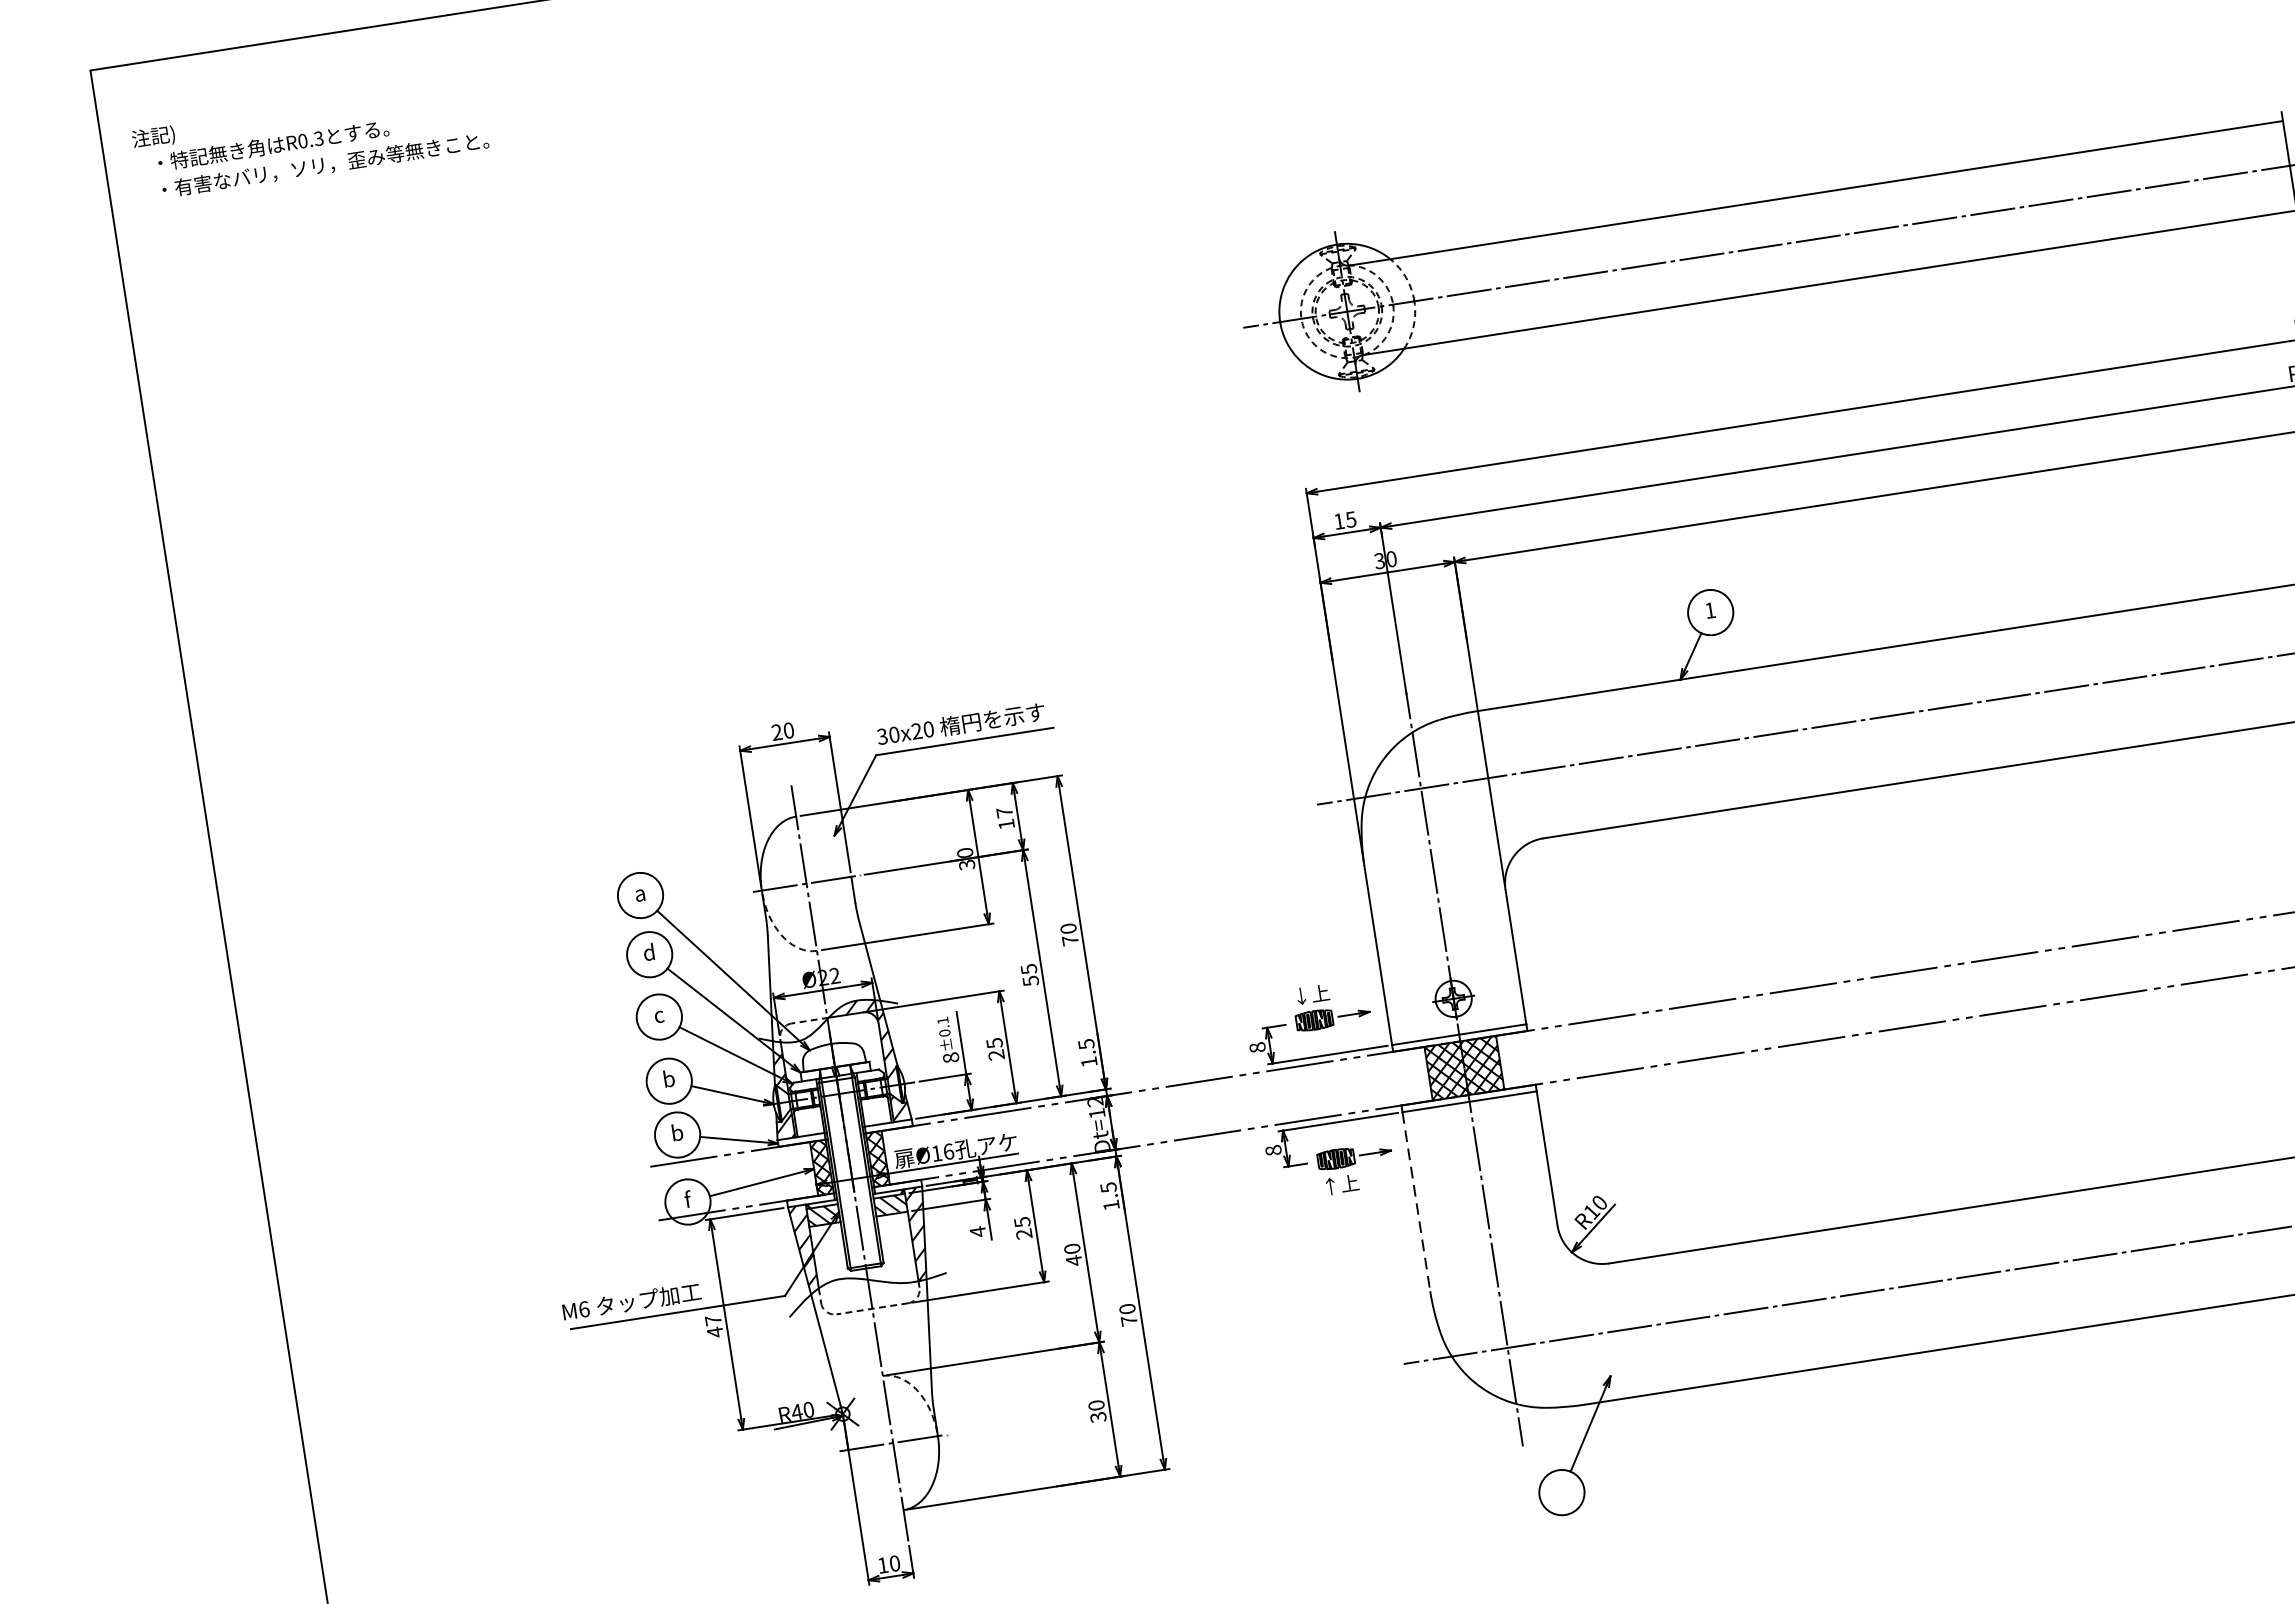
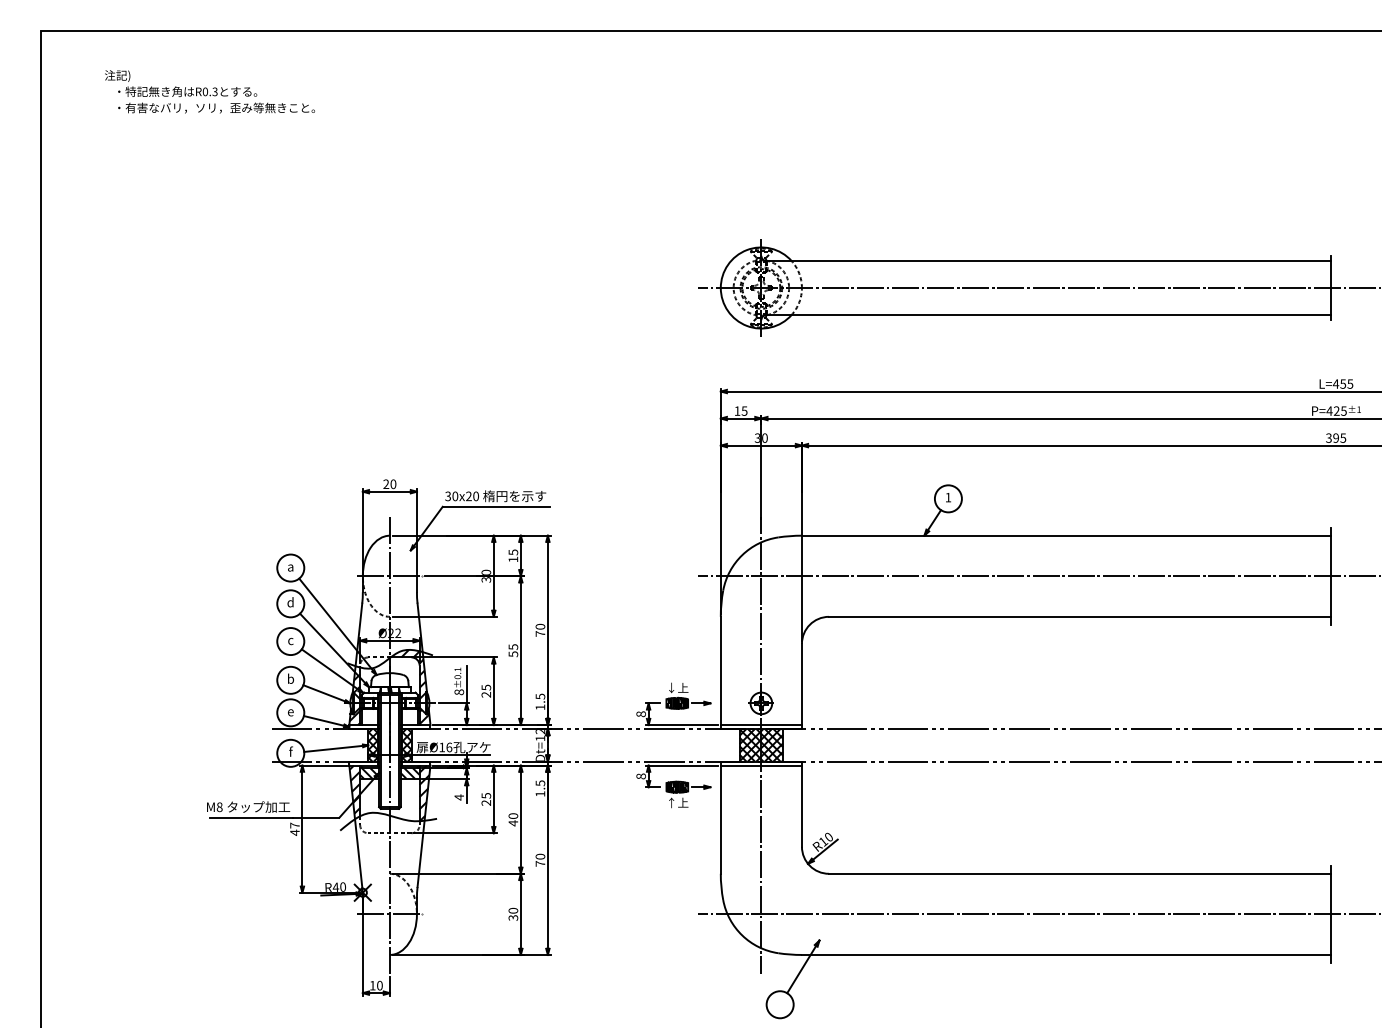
text: (309, 139) -> (209, 91), moved
text: (1004, 812) -> (513, 552), 17 -> 15
text: (678, 1132) -> (291, 711), b -> e
line: (1416, 1203) -> (720, 820), dashed -> solid
text: (583, 1308) -> (219, 806), M6 -> M8

